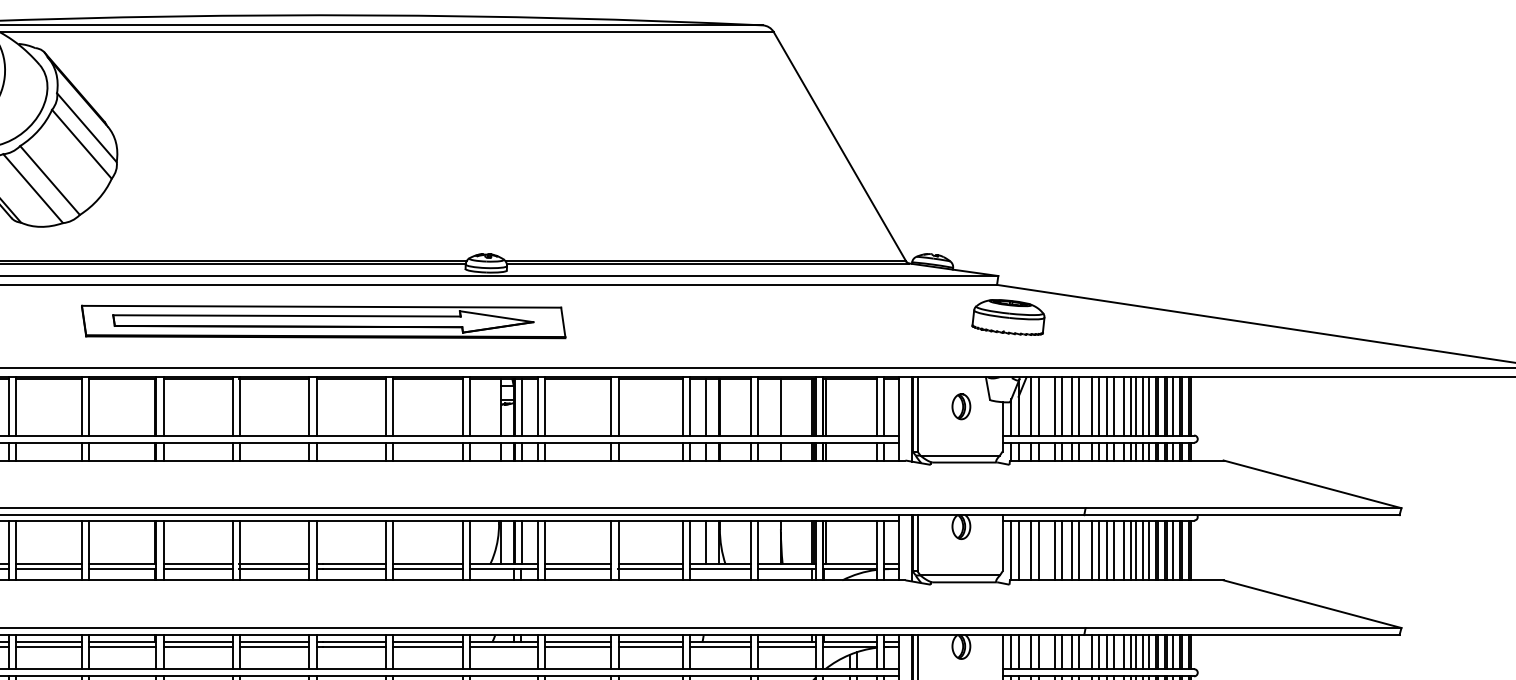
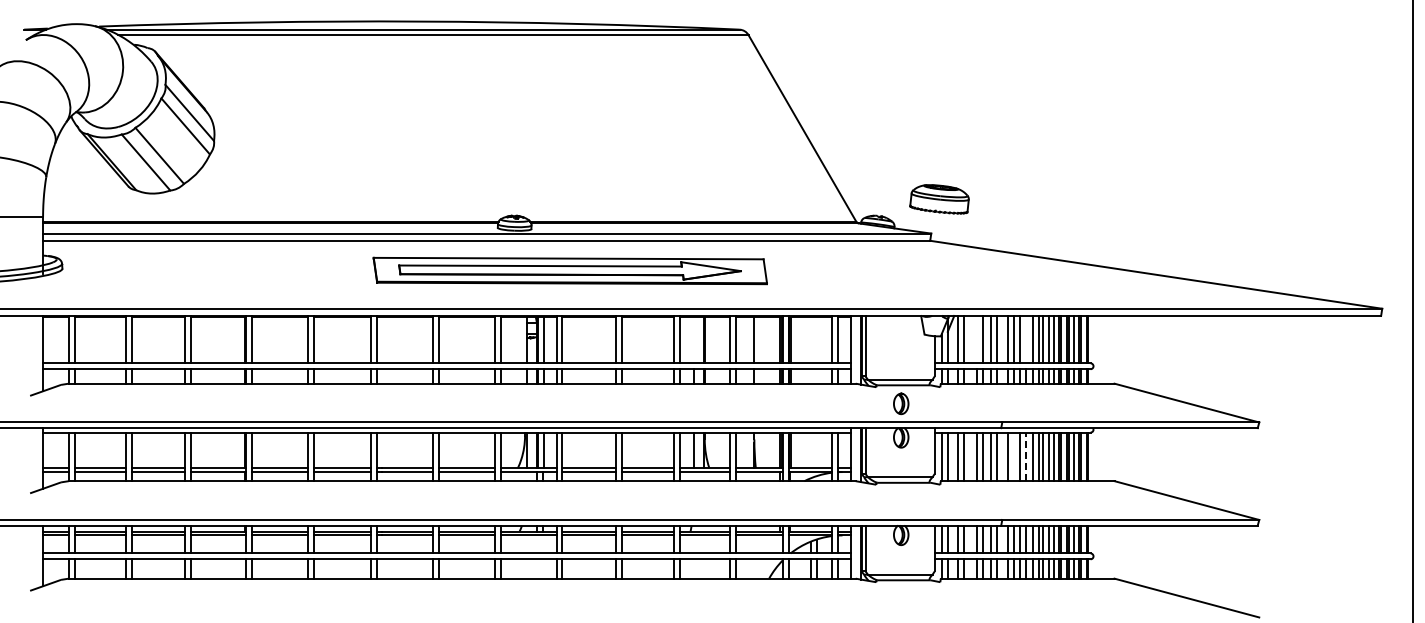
part: (1008, 317) -> (939, 199), moved
part: (322, 321) -> (569, 270), moved
part: (961, 406) -> (901, 403), moved
line: (1055, 406) -> (977, 339), removed
line: (1114, 406) -> (1025, 339), removed
line: (706, 407) -> (693, 340), removed
line: (1099, 550) -> (1013, 456), removed
line: (1114, 550) -> (1025, 456), solid -> dashed

